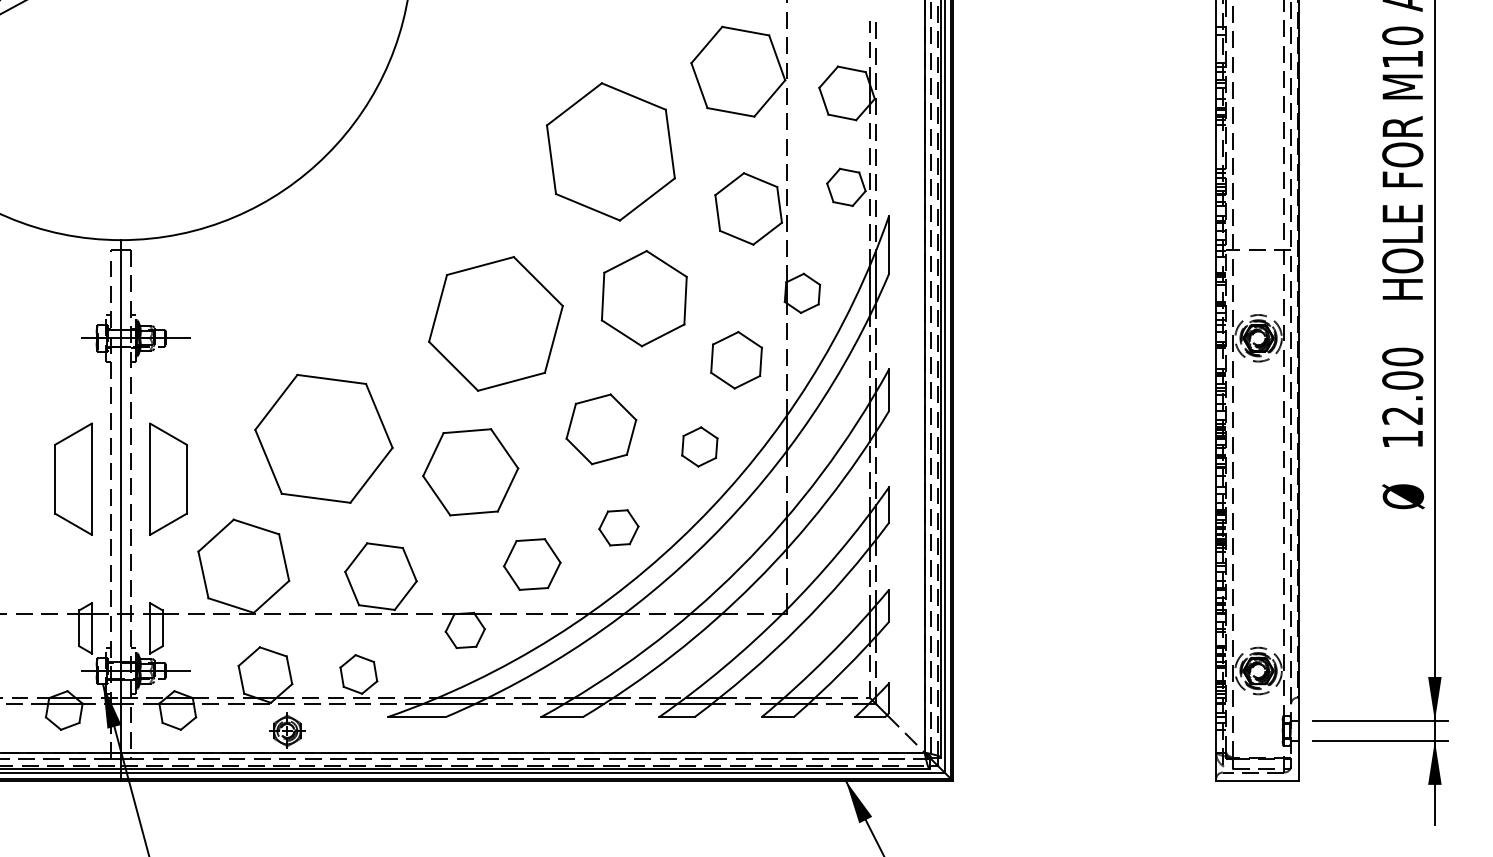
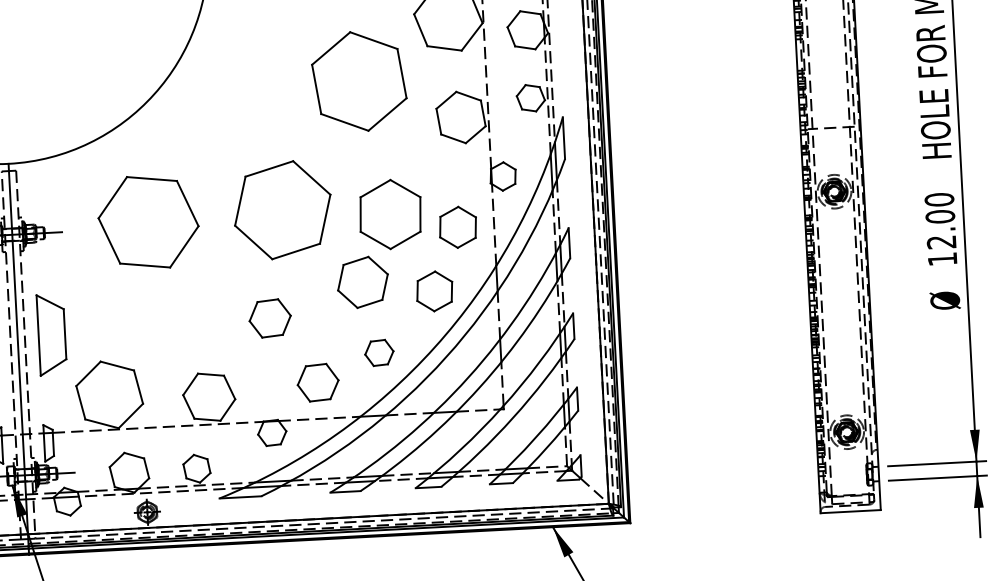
part: (643, 298) -> (389, 214), moved
part: (323, 438) -> (148, 222), moved
part: (699, 446) -> (434, 291), size x1.4
part: (470, 472) -> (270, 318), size x0.6

